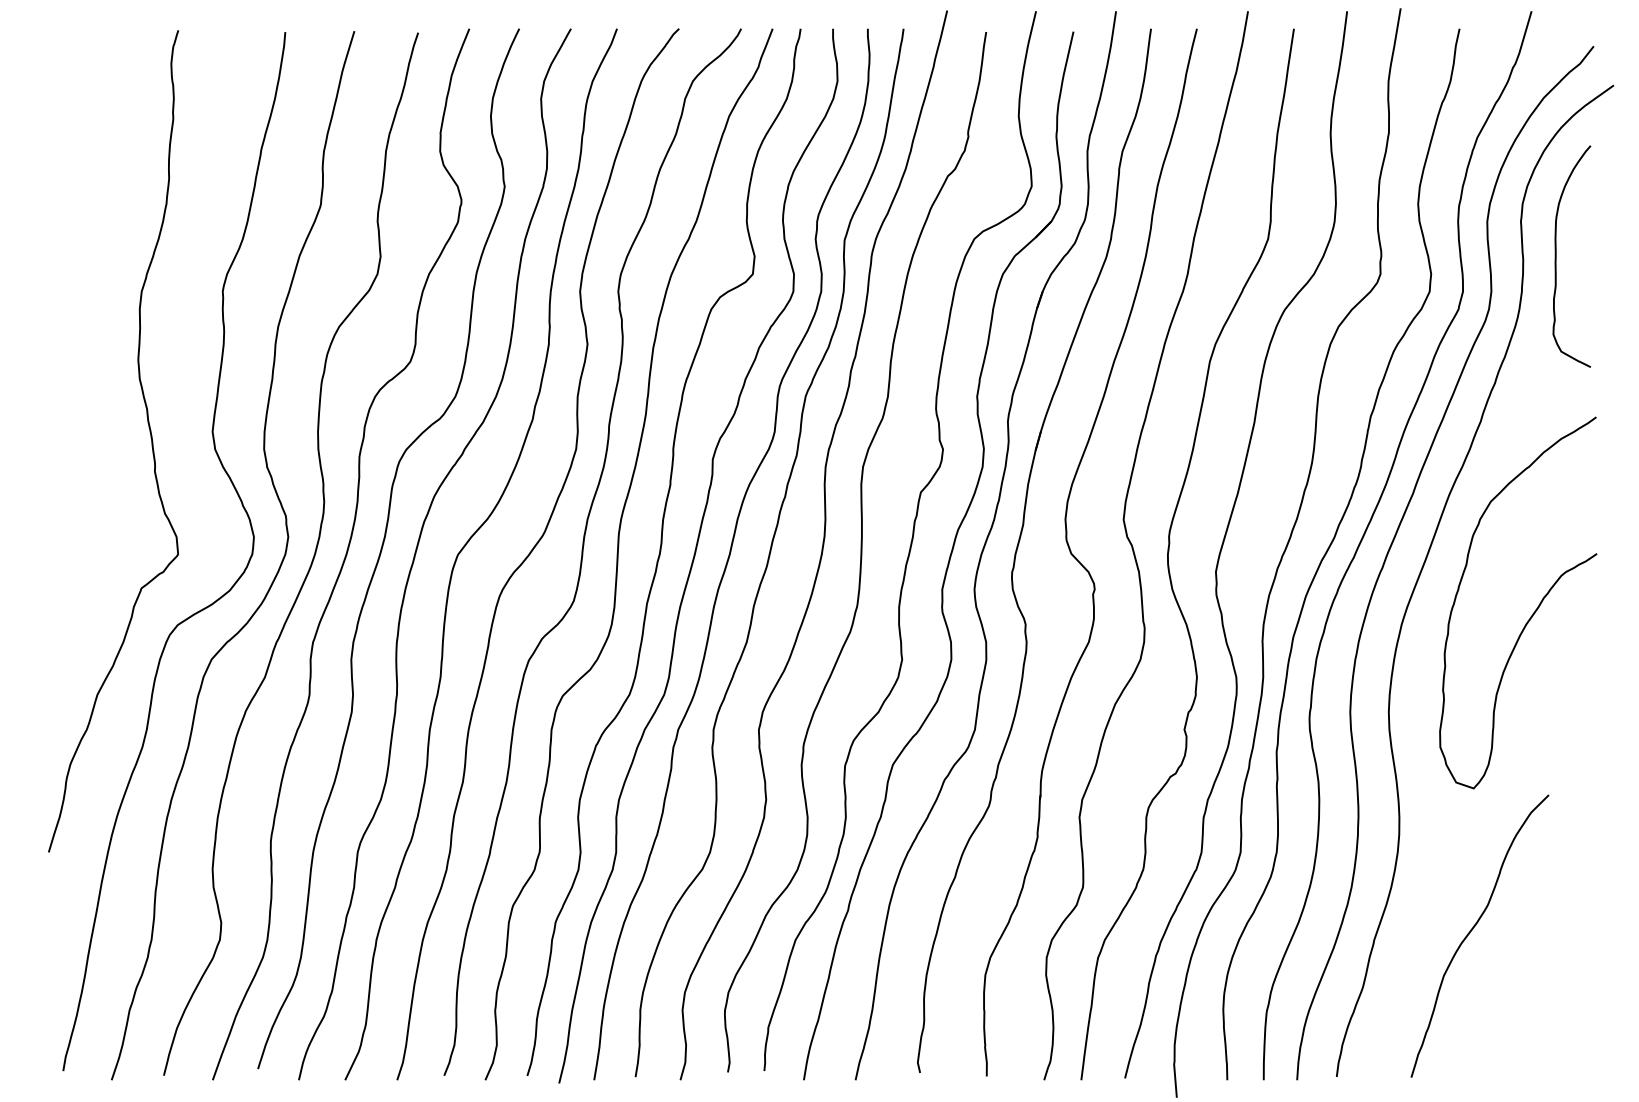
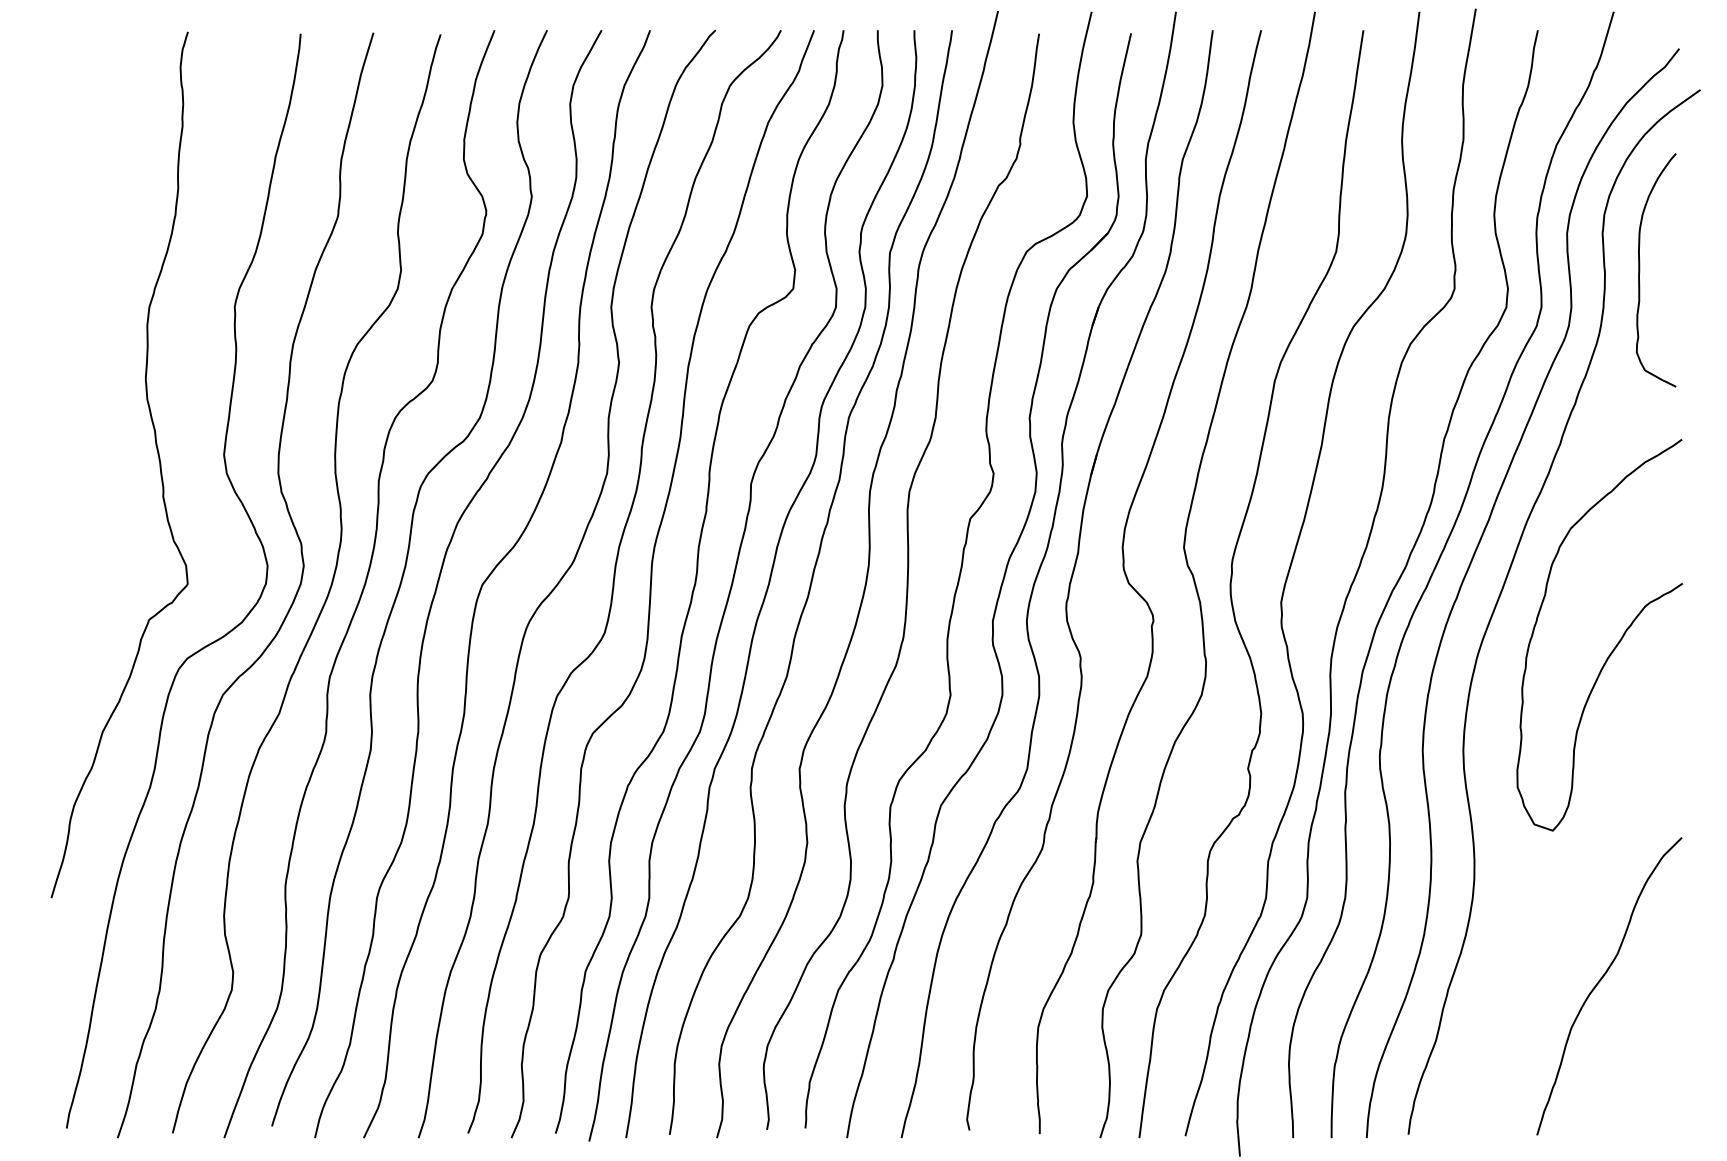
curve: (1472, 930) -> (1601, 980), moved

